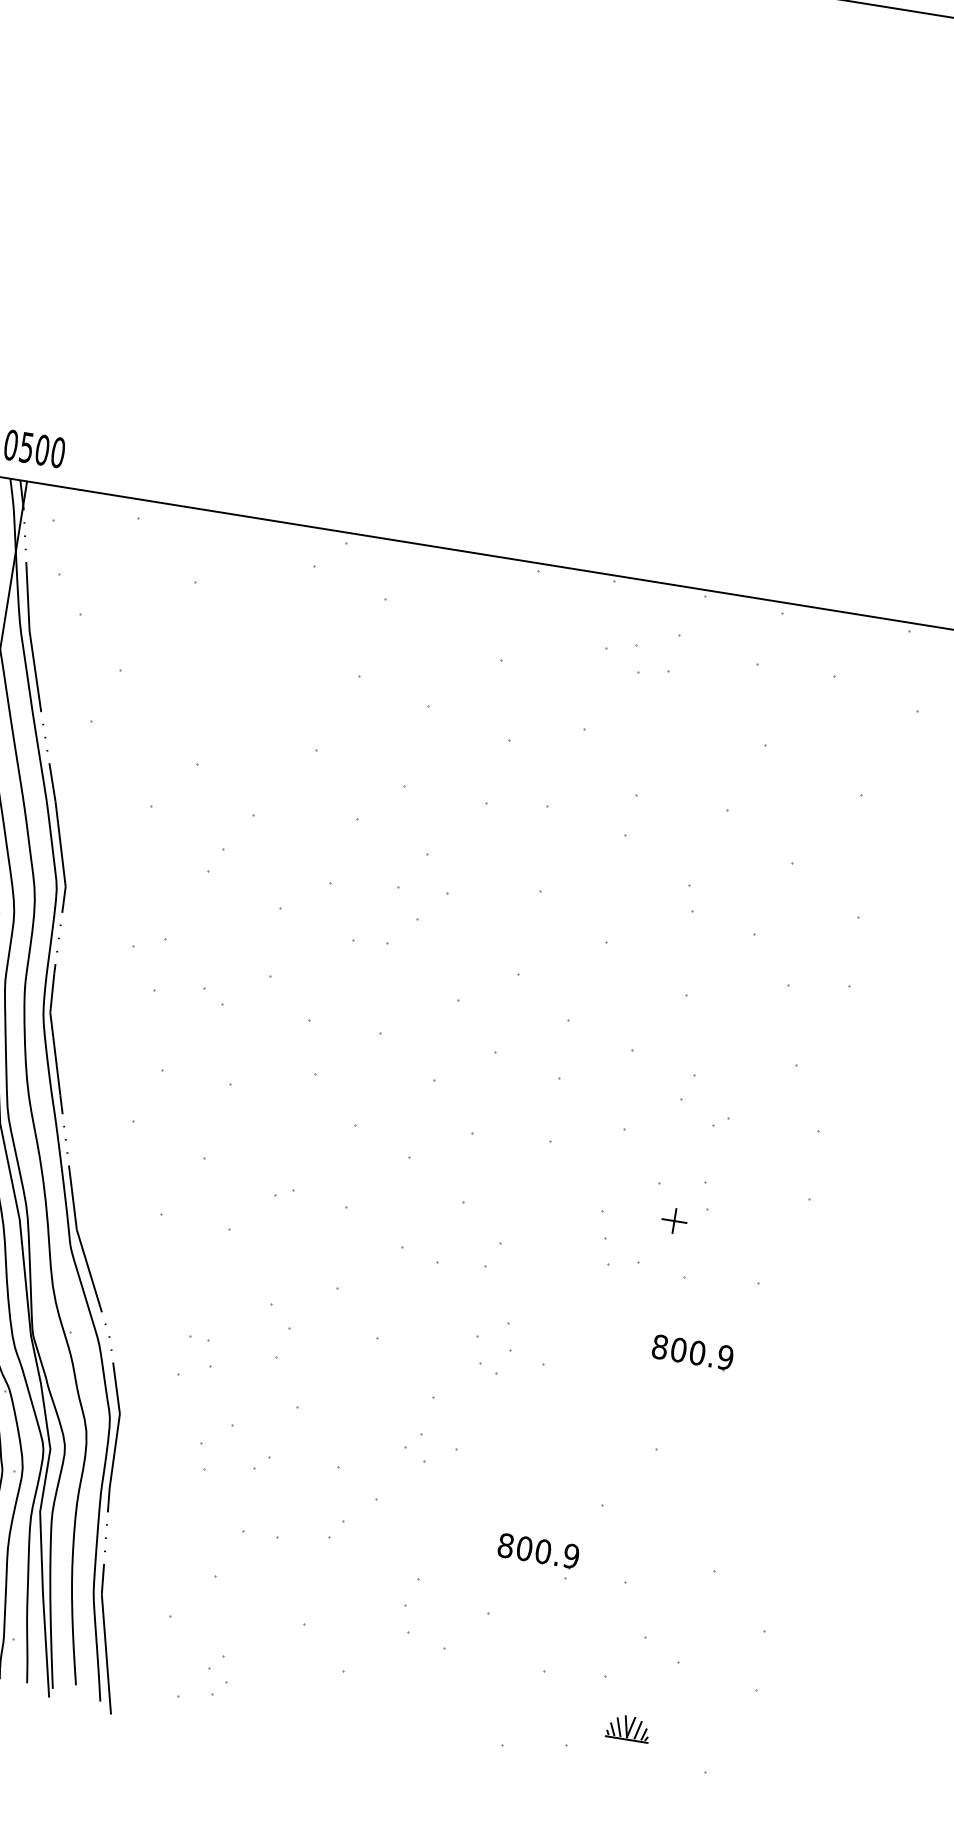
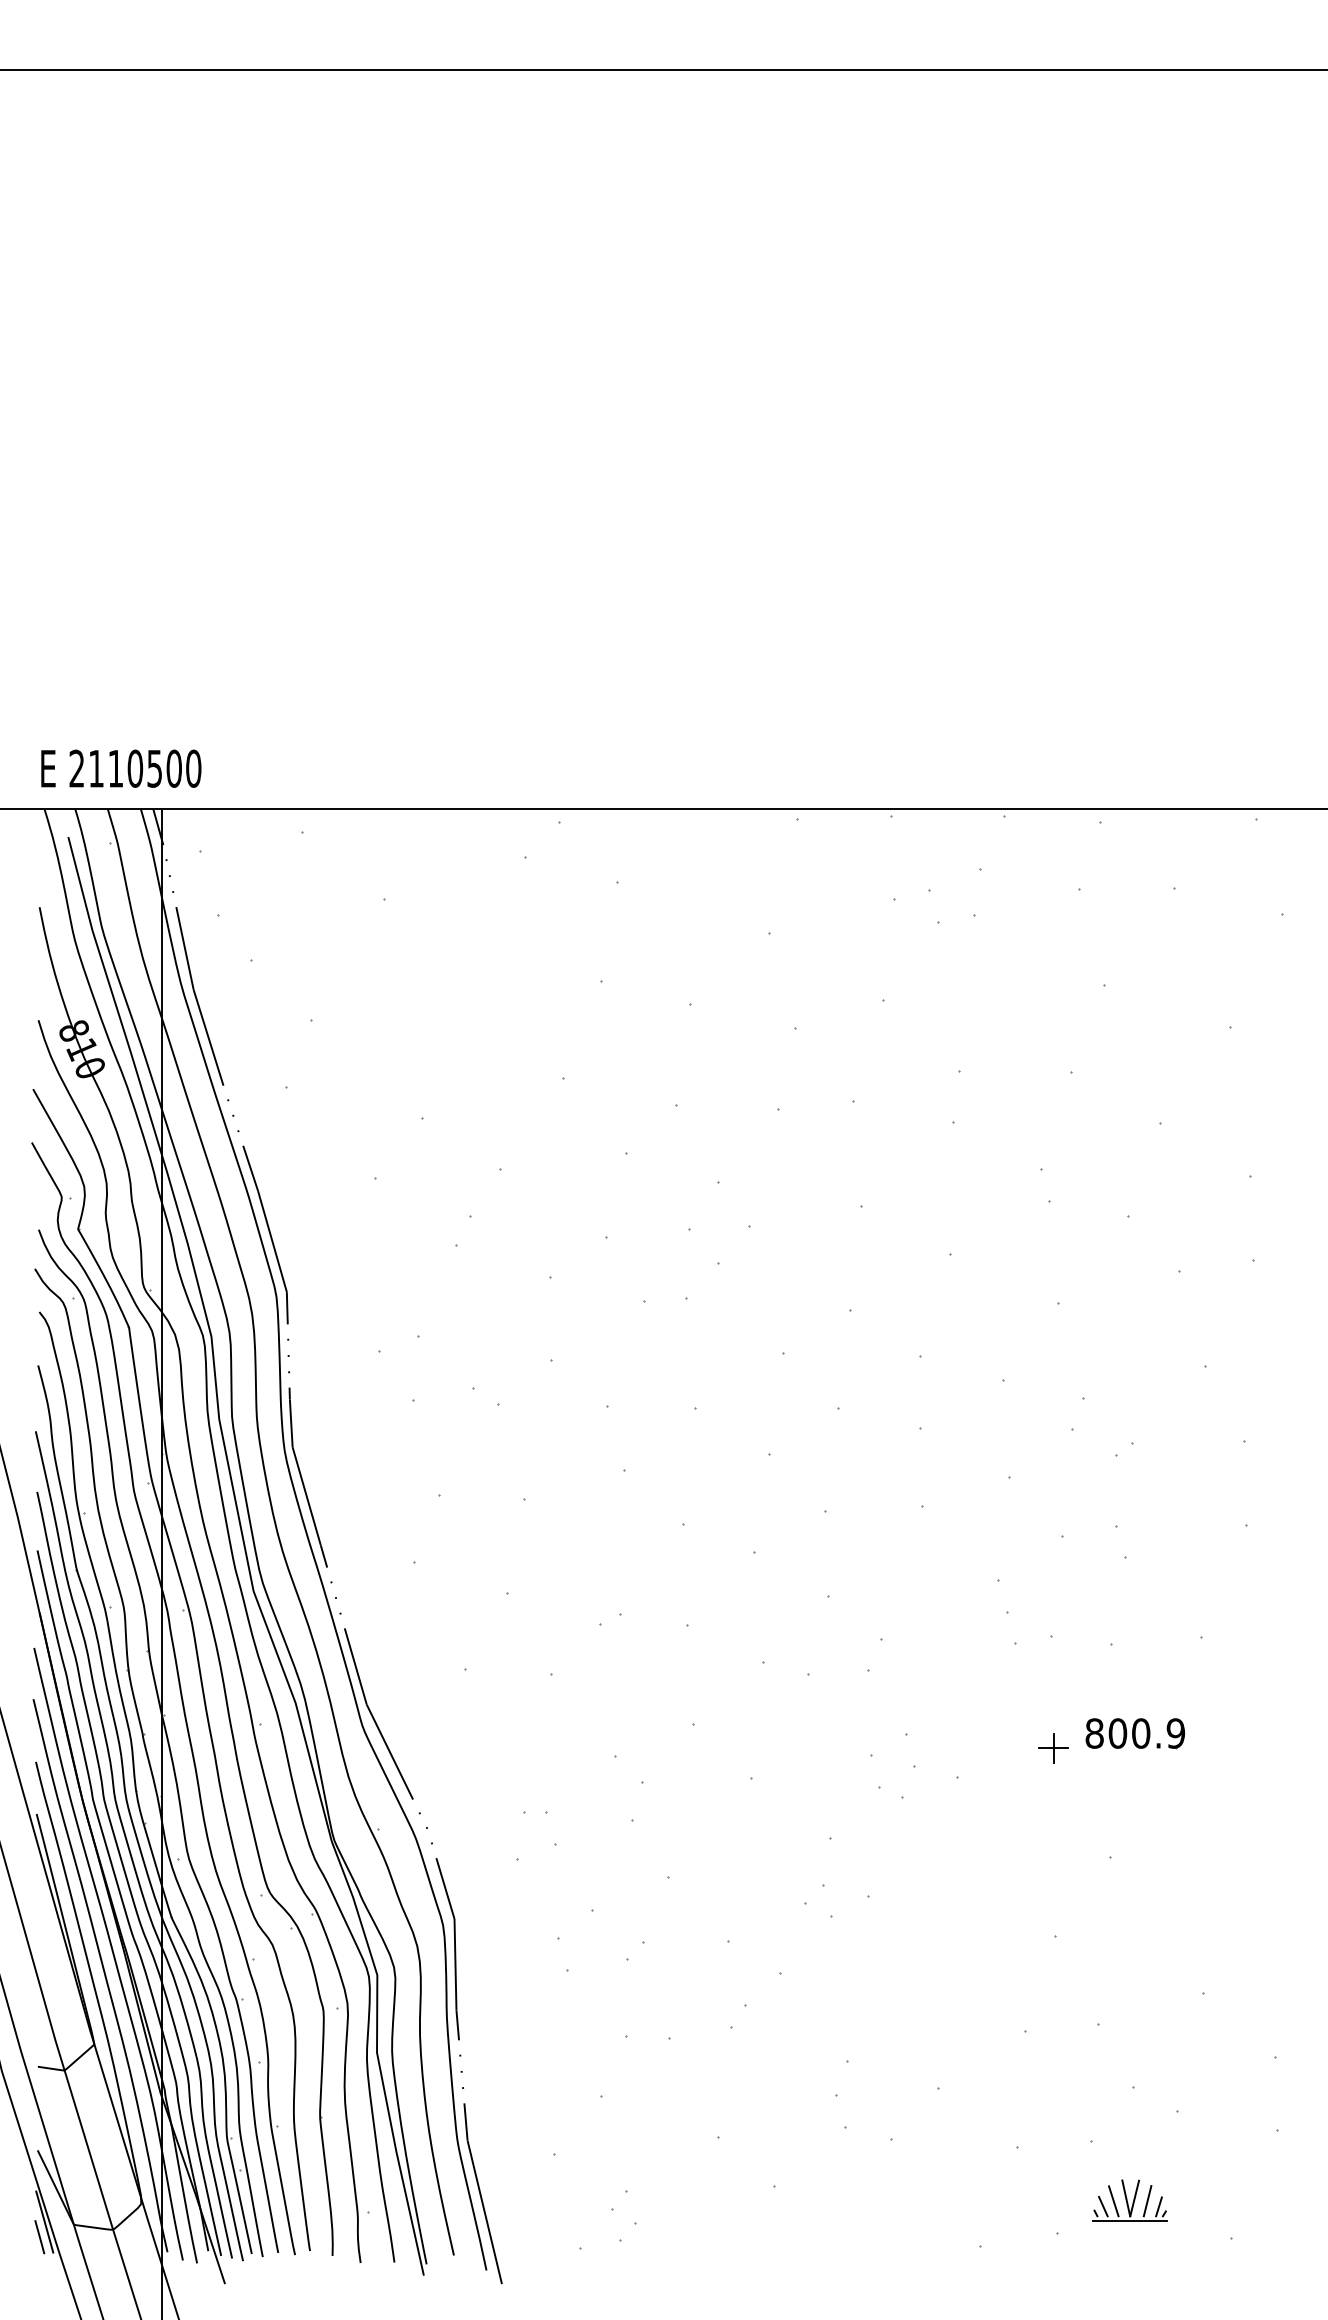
part: (674, 1221) -> (1053, 1748), moved
part: (538, 1550) -> (986, 2003), removed
part: (627, 1728) -> (1129, 2200), size x1.43

